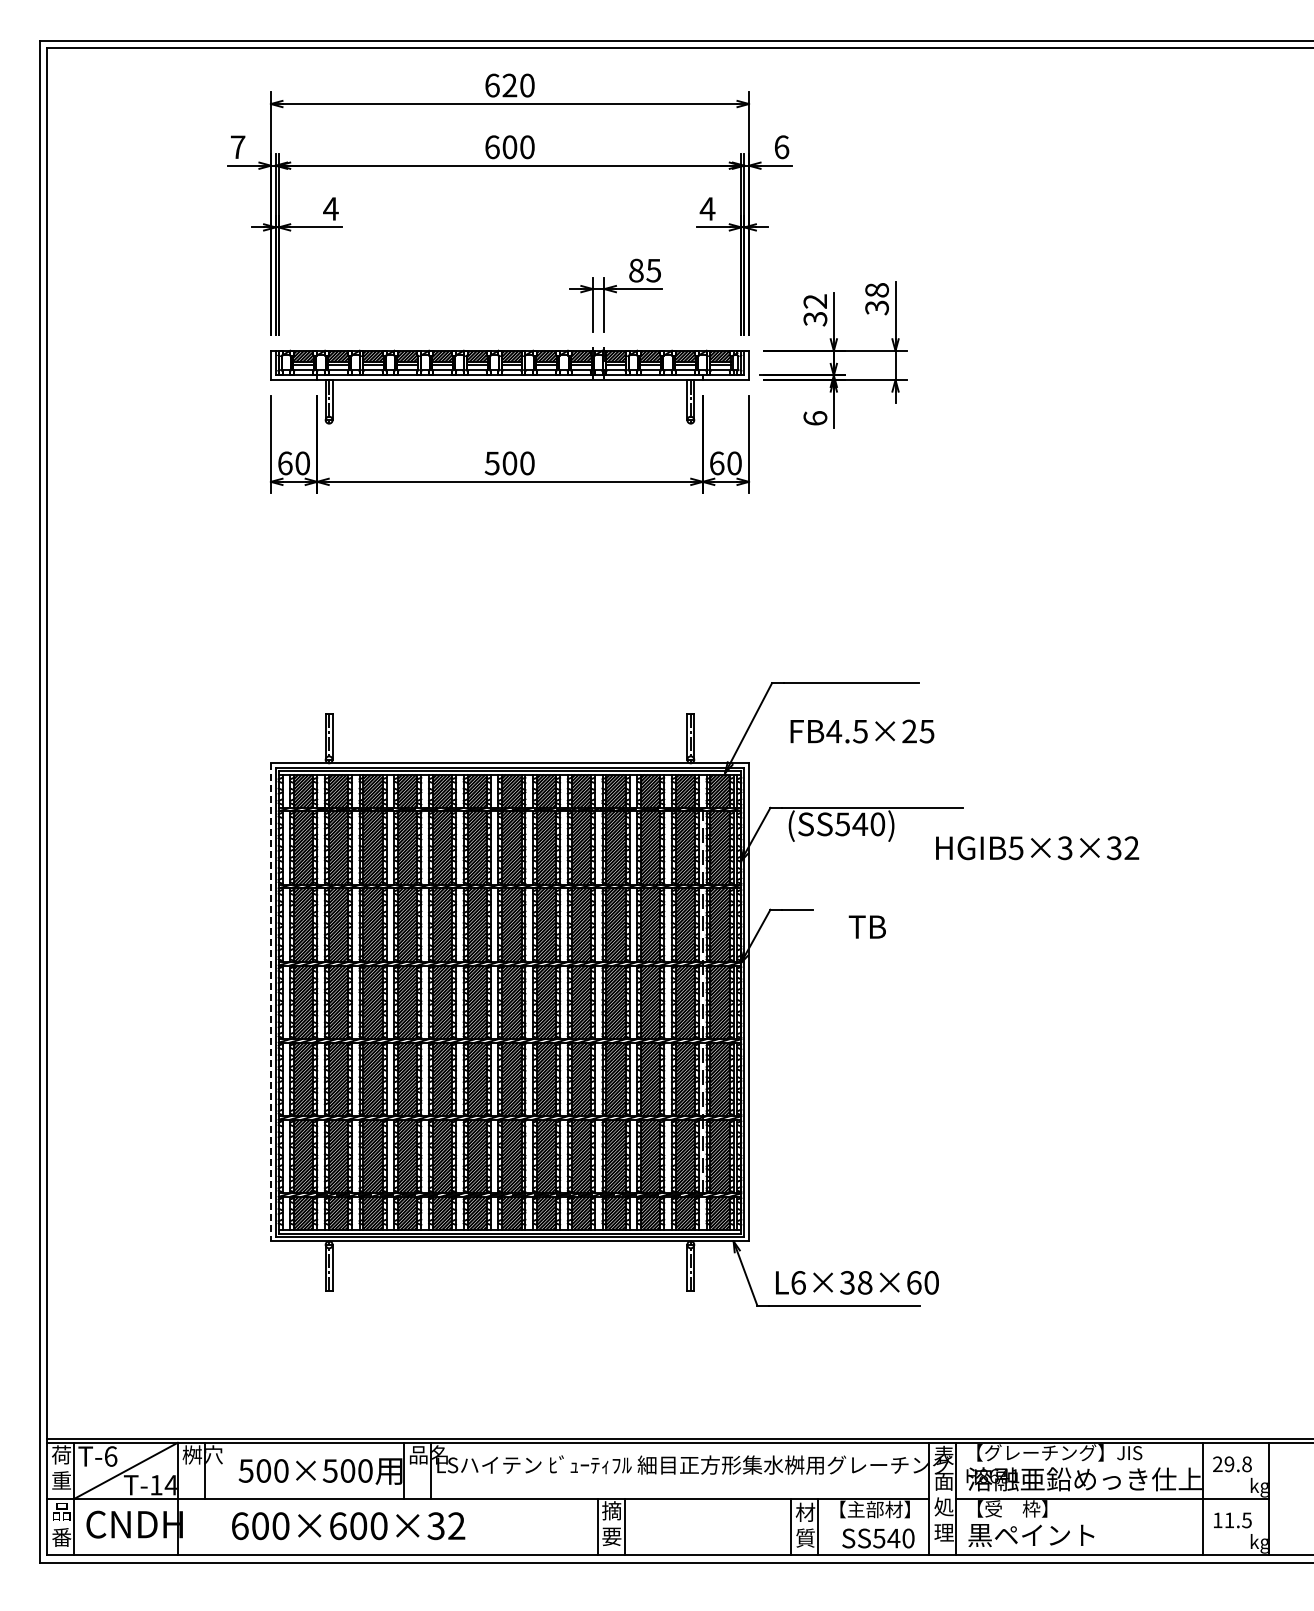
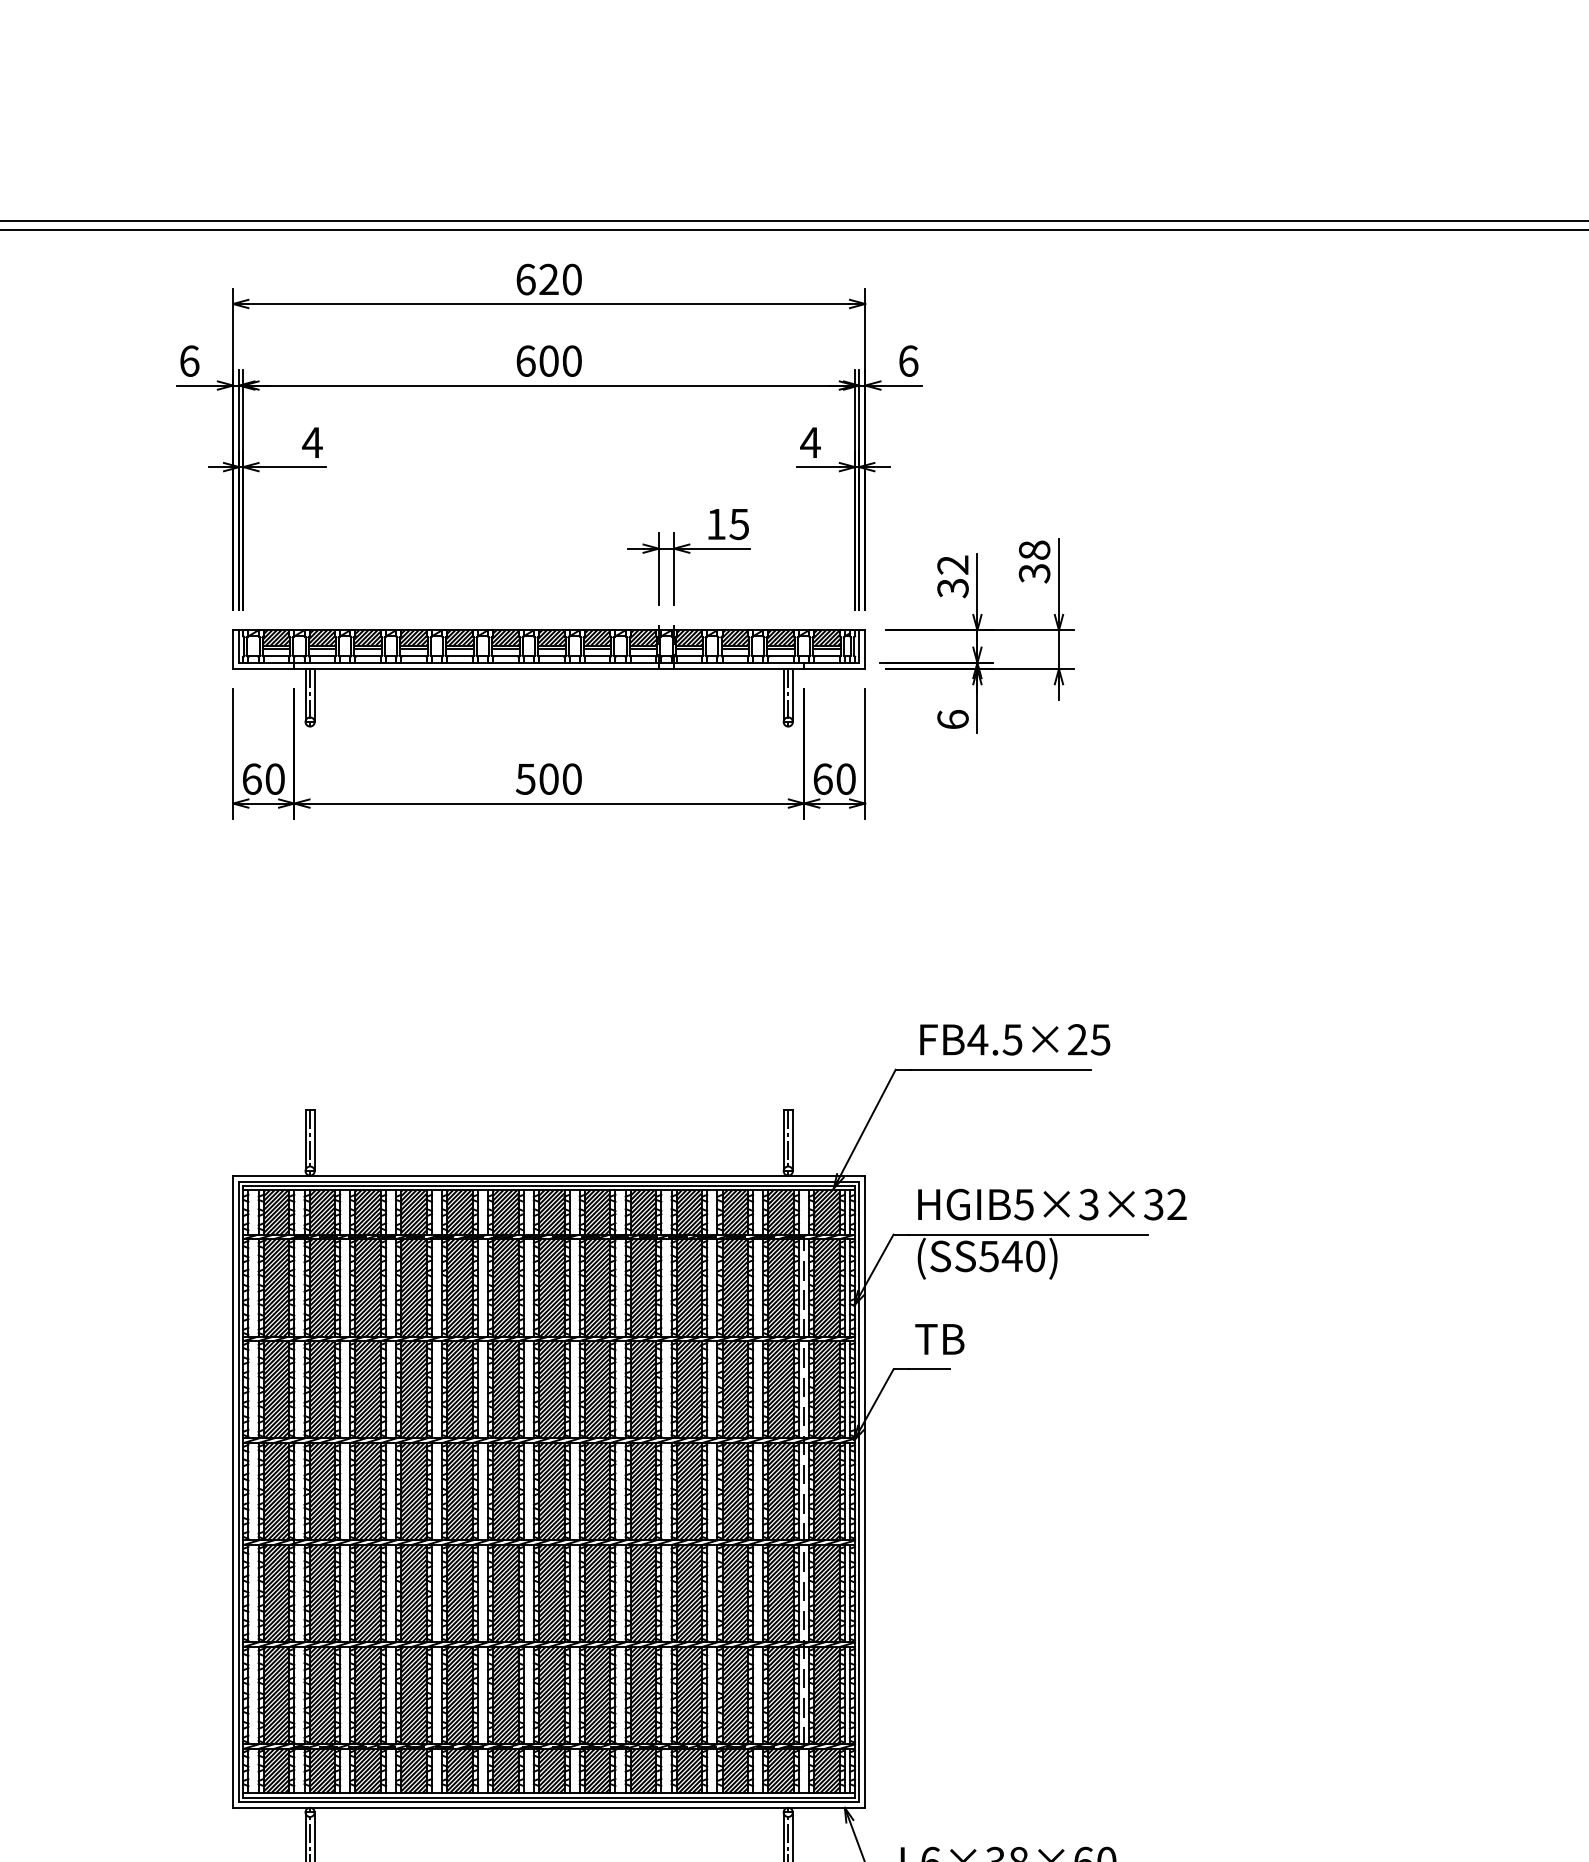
text: (237, 147) -> (188, 361), 7 -> 6
text: (636, 270) -> (716, 524), 85 -> 15
text: (862, 731) -> (1015, 1039), moved
text: (1037, 848) -> (1052, 1205), moved
text: (866, 926) -> (938, 1338), moved
line: (270, 1002) -> (232, 1491), dashed -> solid

